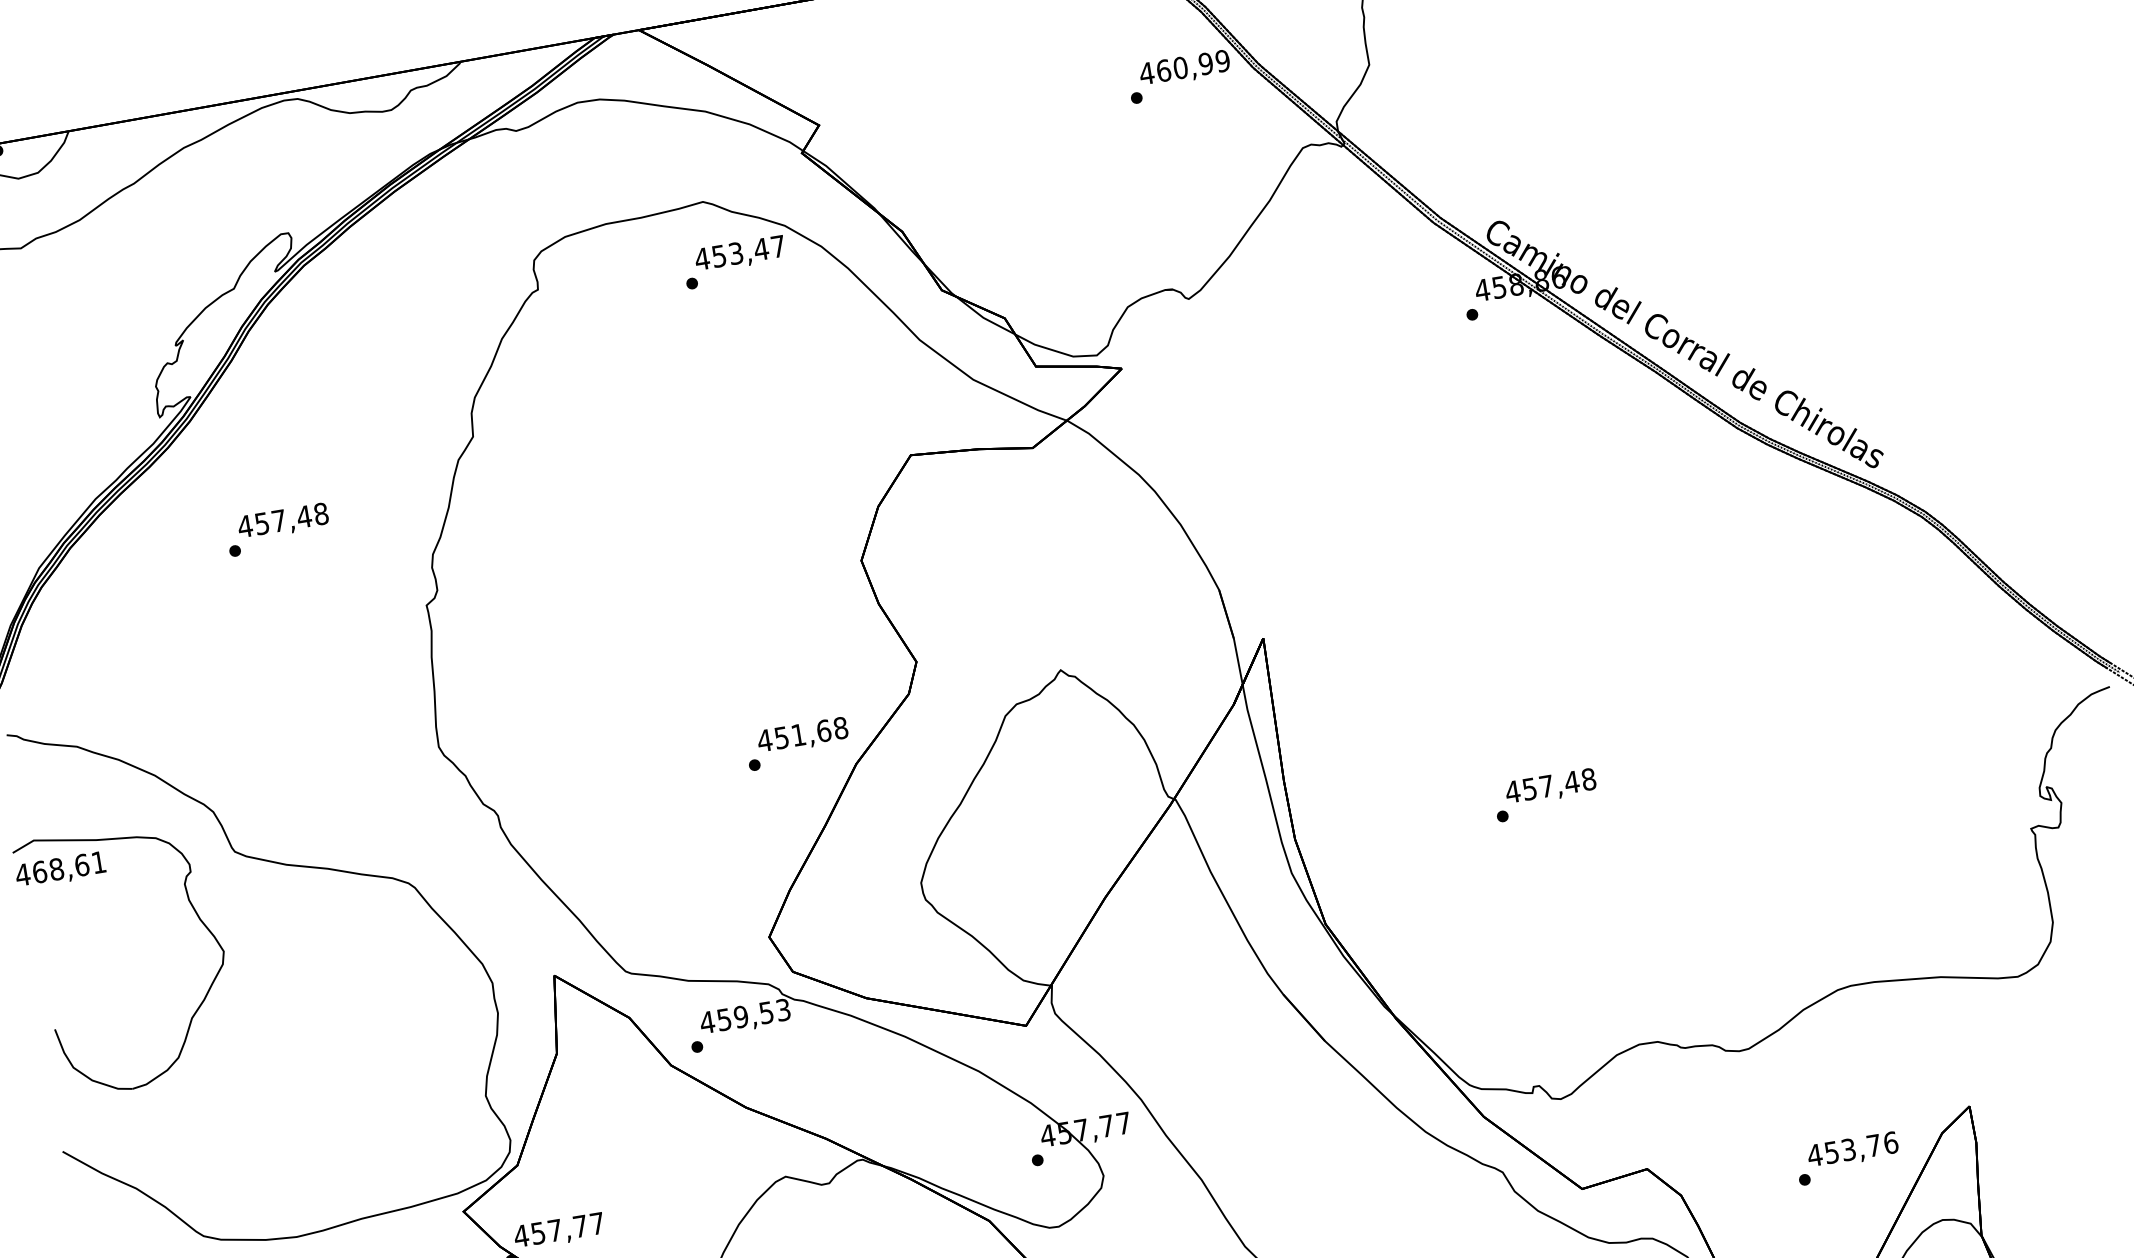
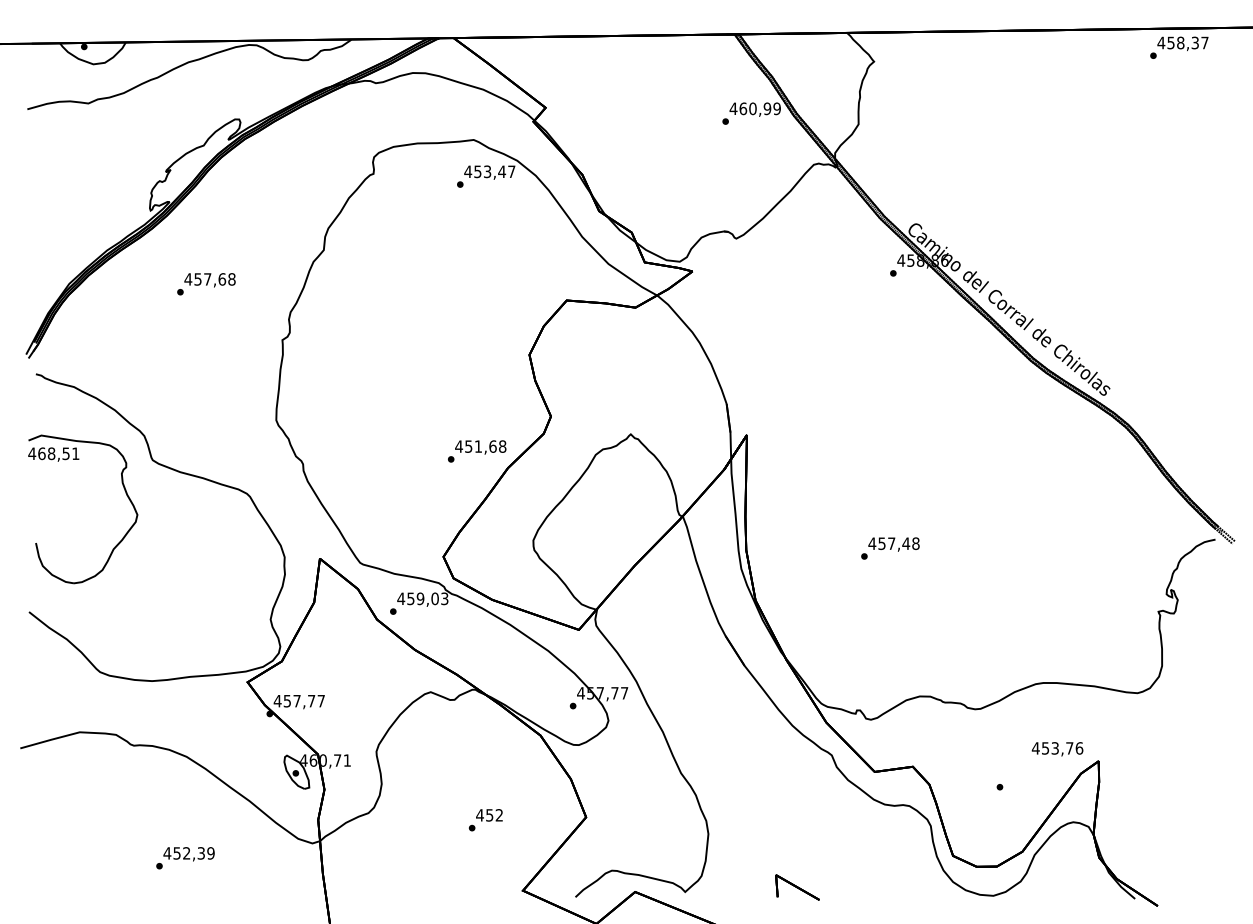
text: (303, 517) -> (221, 279), 457,48 -> 457,68
text: (80, 864) -> (65, 453), 468,61 -> 468,51
text: (765, 1012) -> (434, 598), 459,53 -> 459,03
text: (1852, 1151) -> (1057, 749), moved

